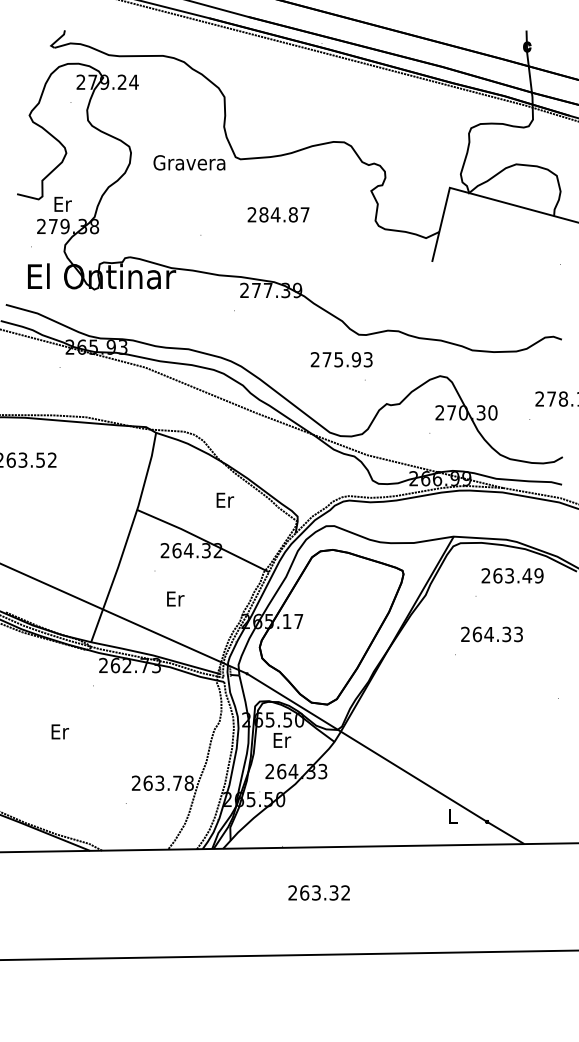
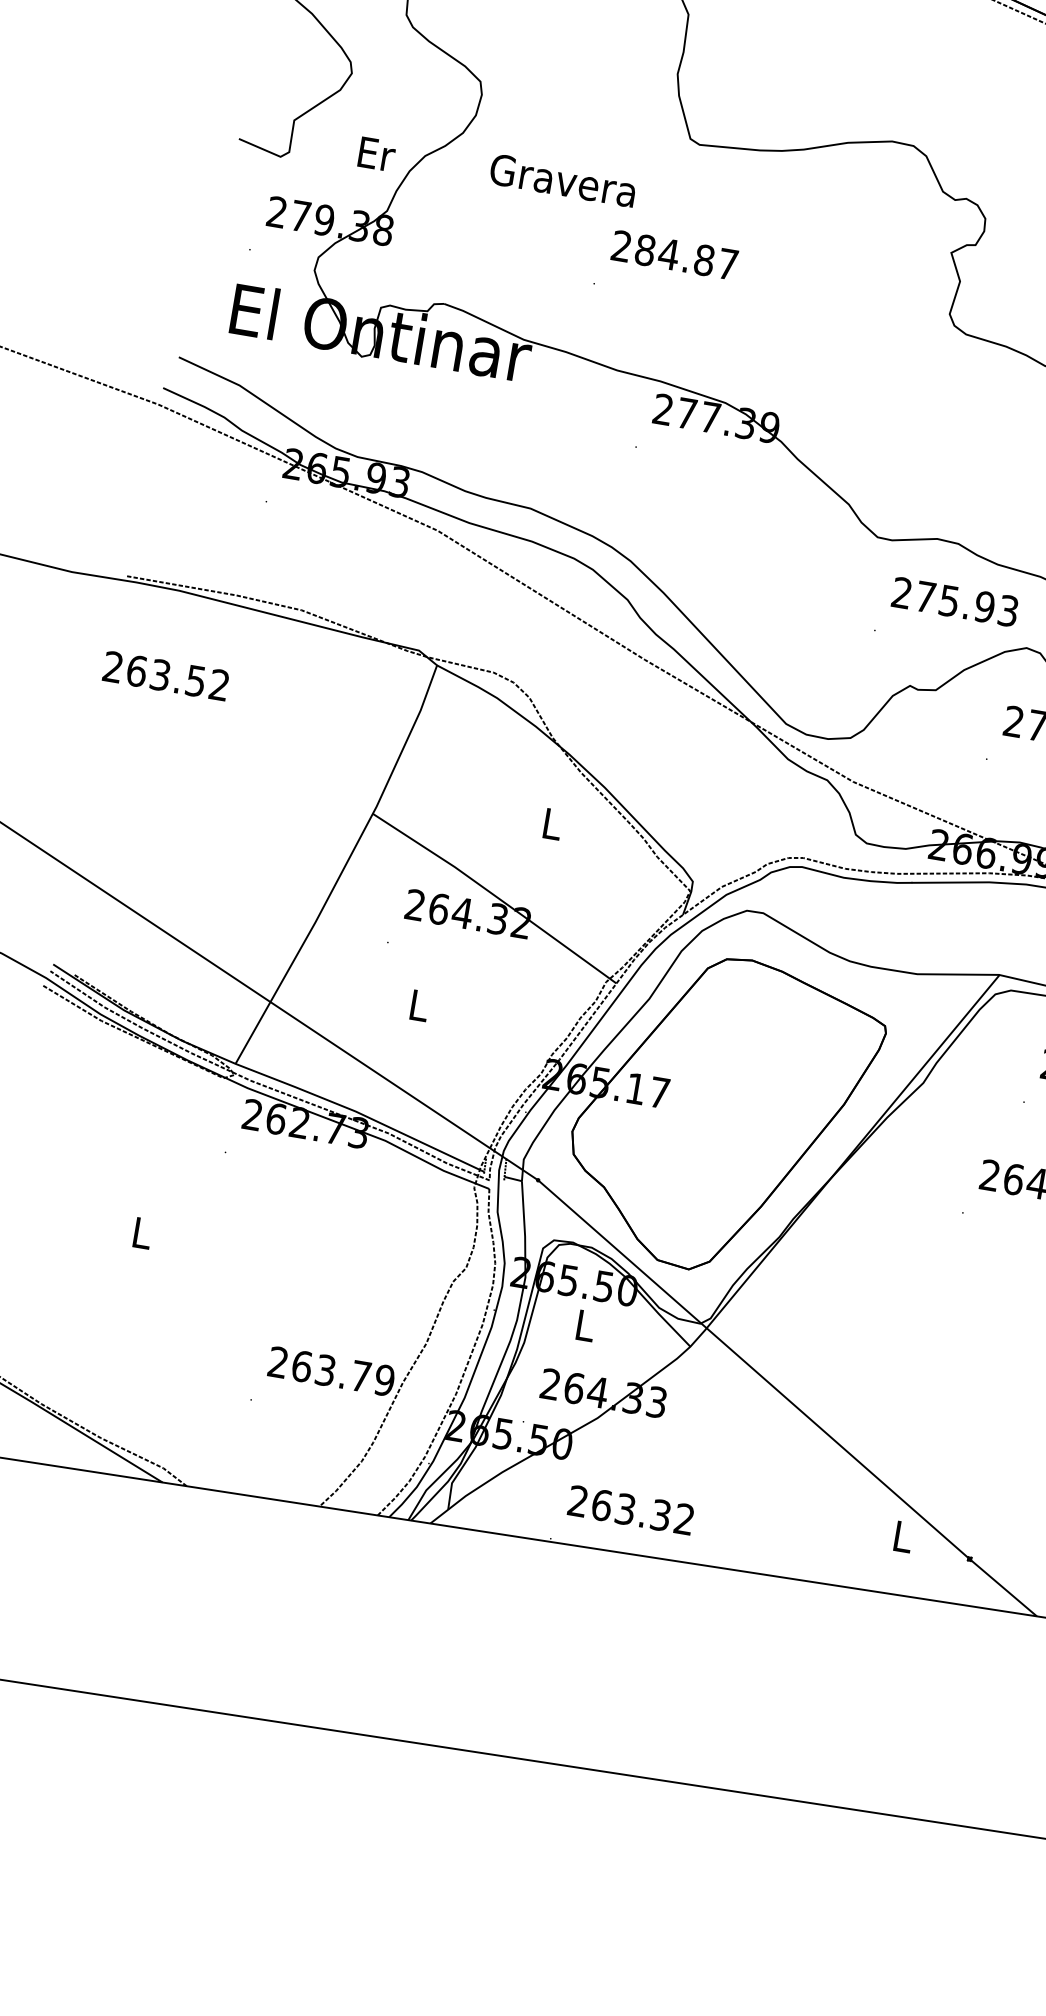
text: (189, 162) -> (563, 180), moved
text: (62, 203) -> (375, 152), moved
text: (278, 214) -> (674, 254), moved
text: (341, 359) -> (954, 601), moved
text: (225, 499) -> (553, 822), Er -> L
text: (175, 598) -> (419, 1004), Er -> L
text: (60, 731) -> (143, 1232), Er -> L
text: (282, 740) -> (586, 1326), Er -> L
text: (188, 782) -> (383, 1378), 263.78 -> 263.79
text: (318, 892) -> (629, 1509), moved

